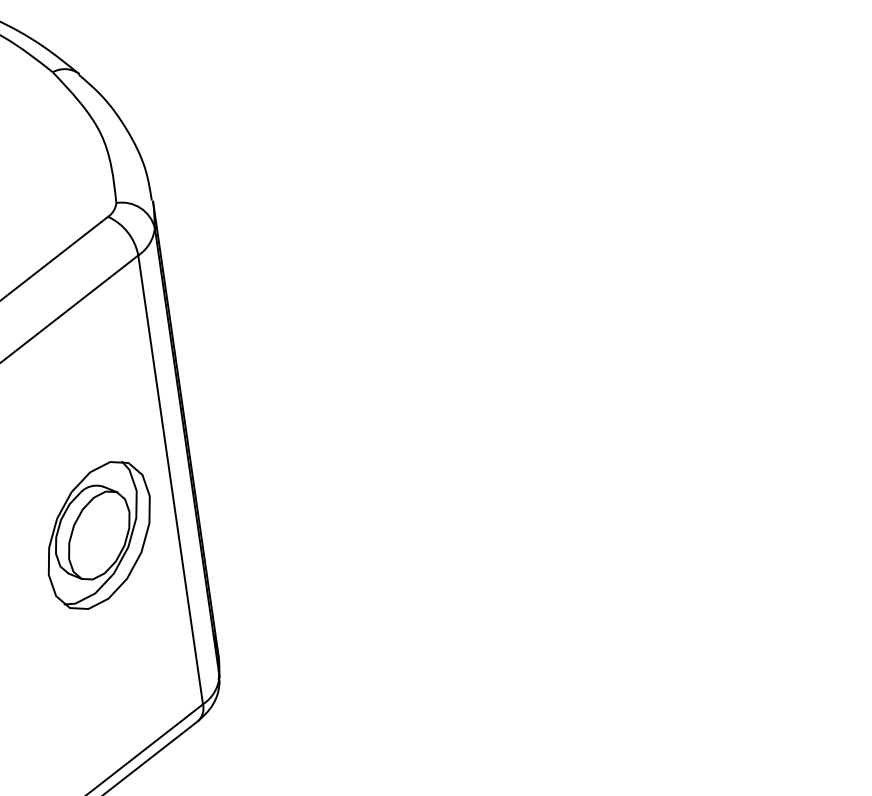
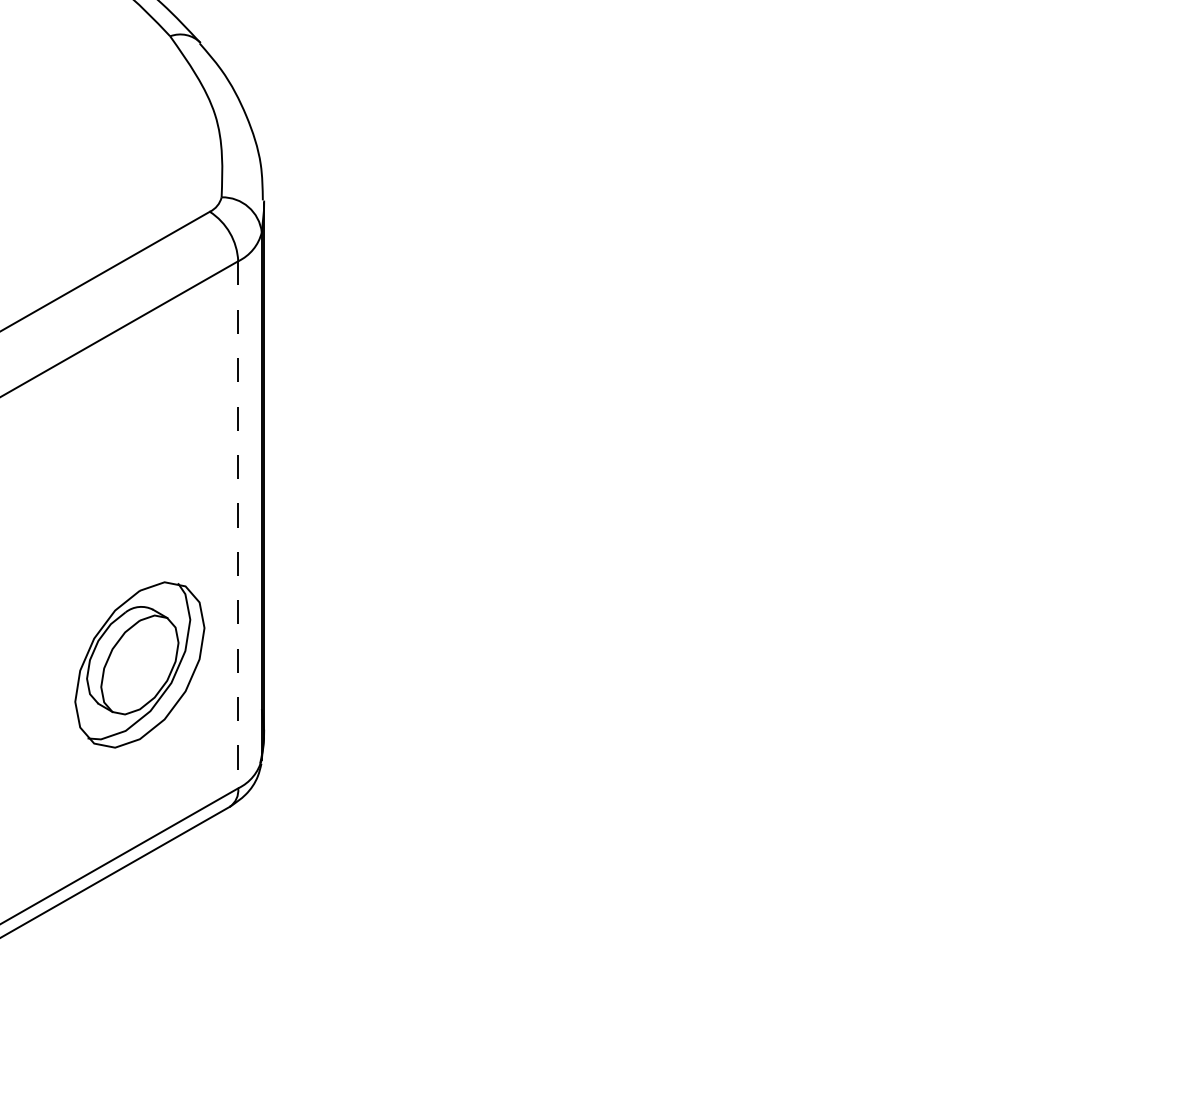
line: (170, 479) -> (238, 524), solid -> dashed
part: (98, 535) -> (139, 664), moved

